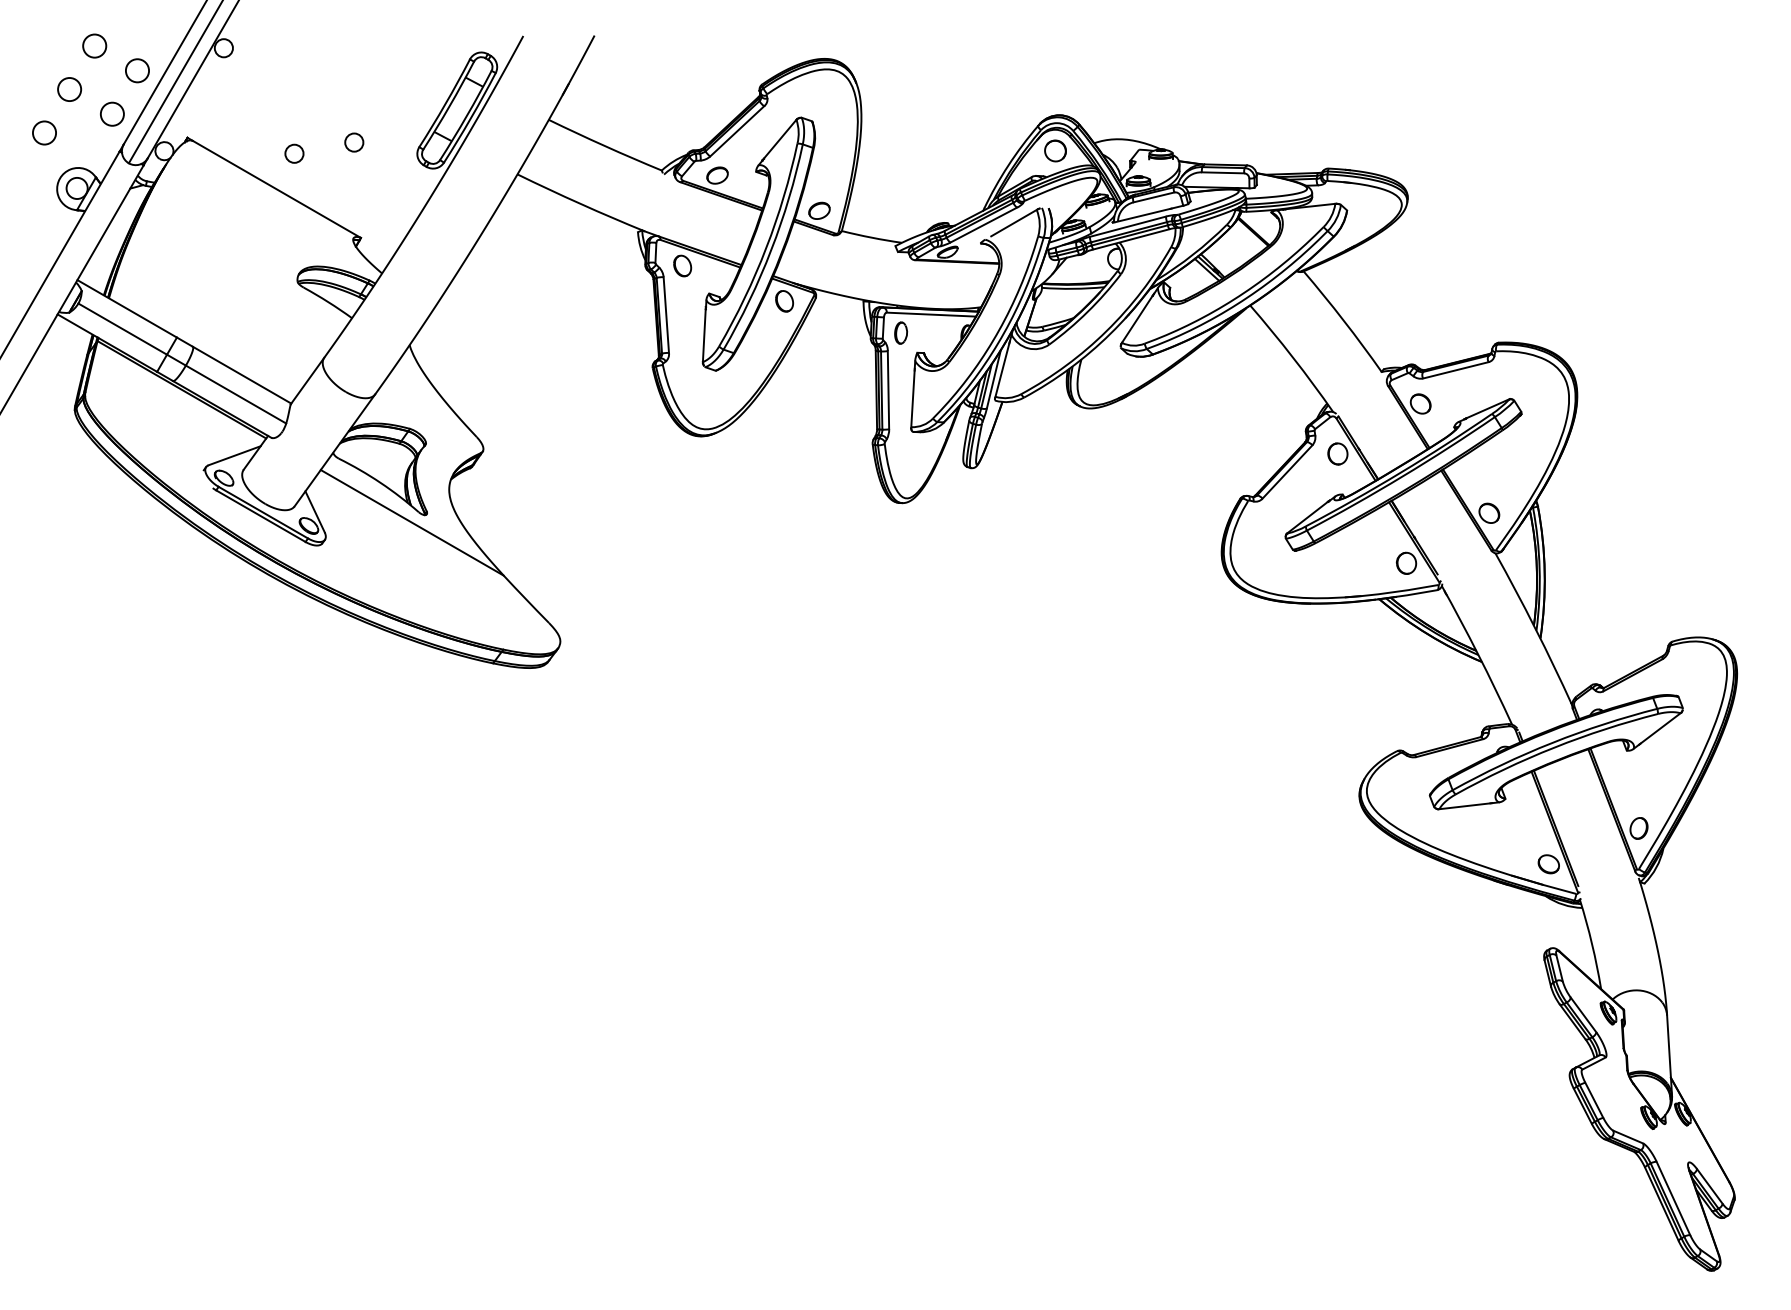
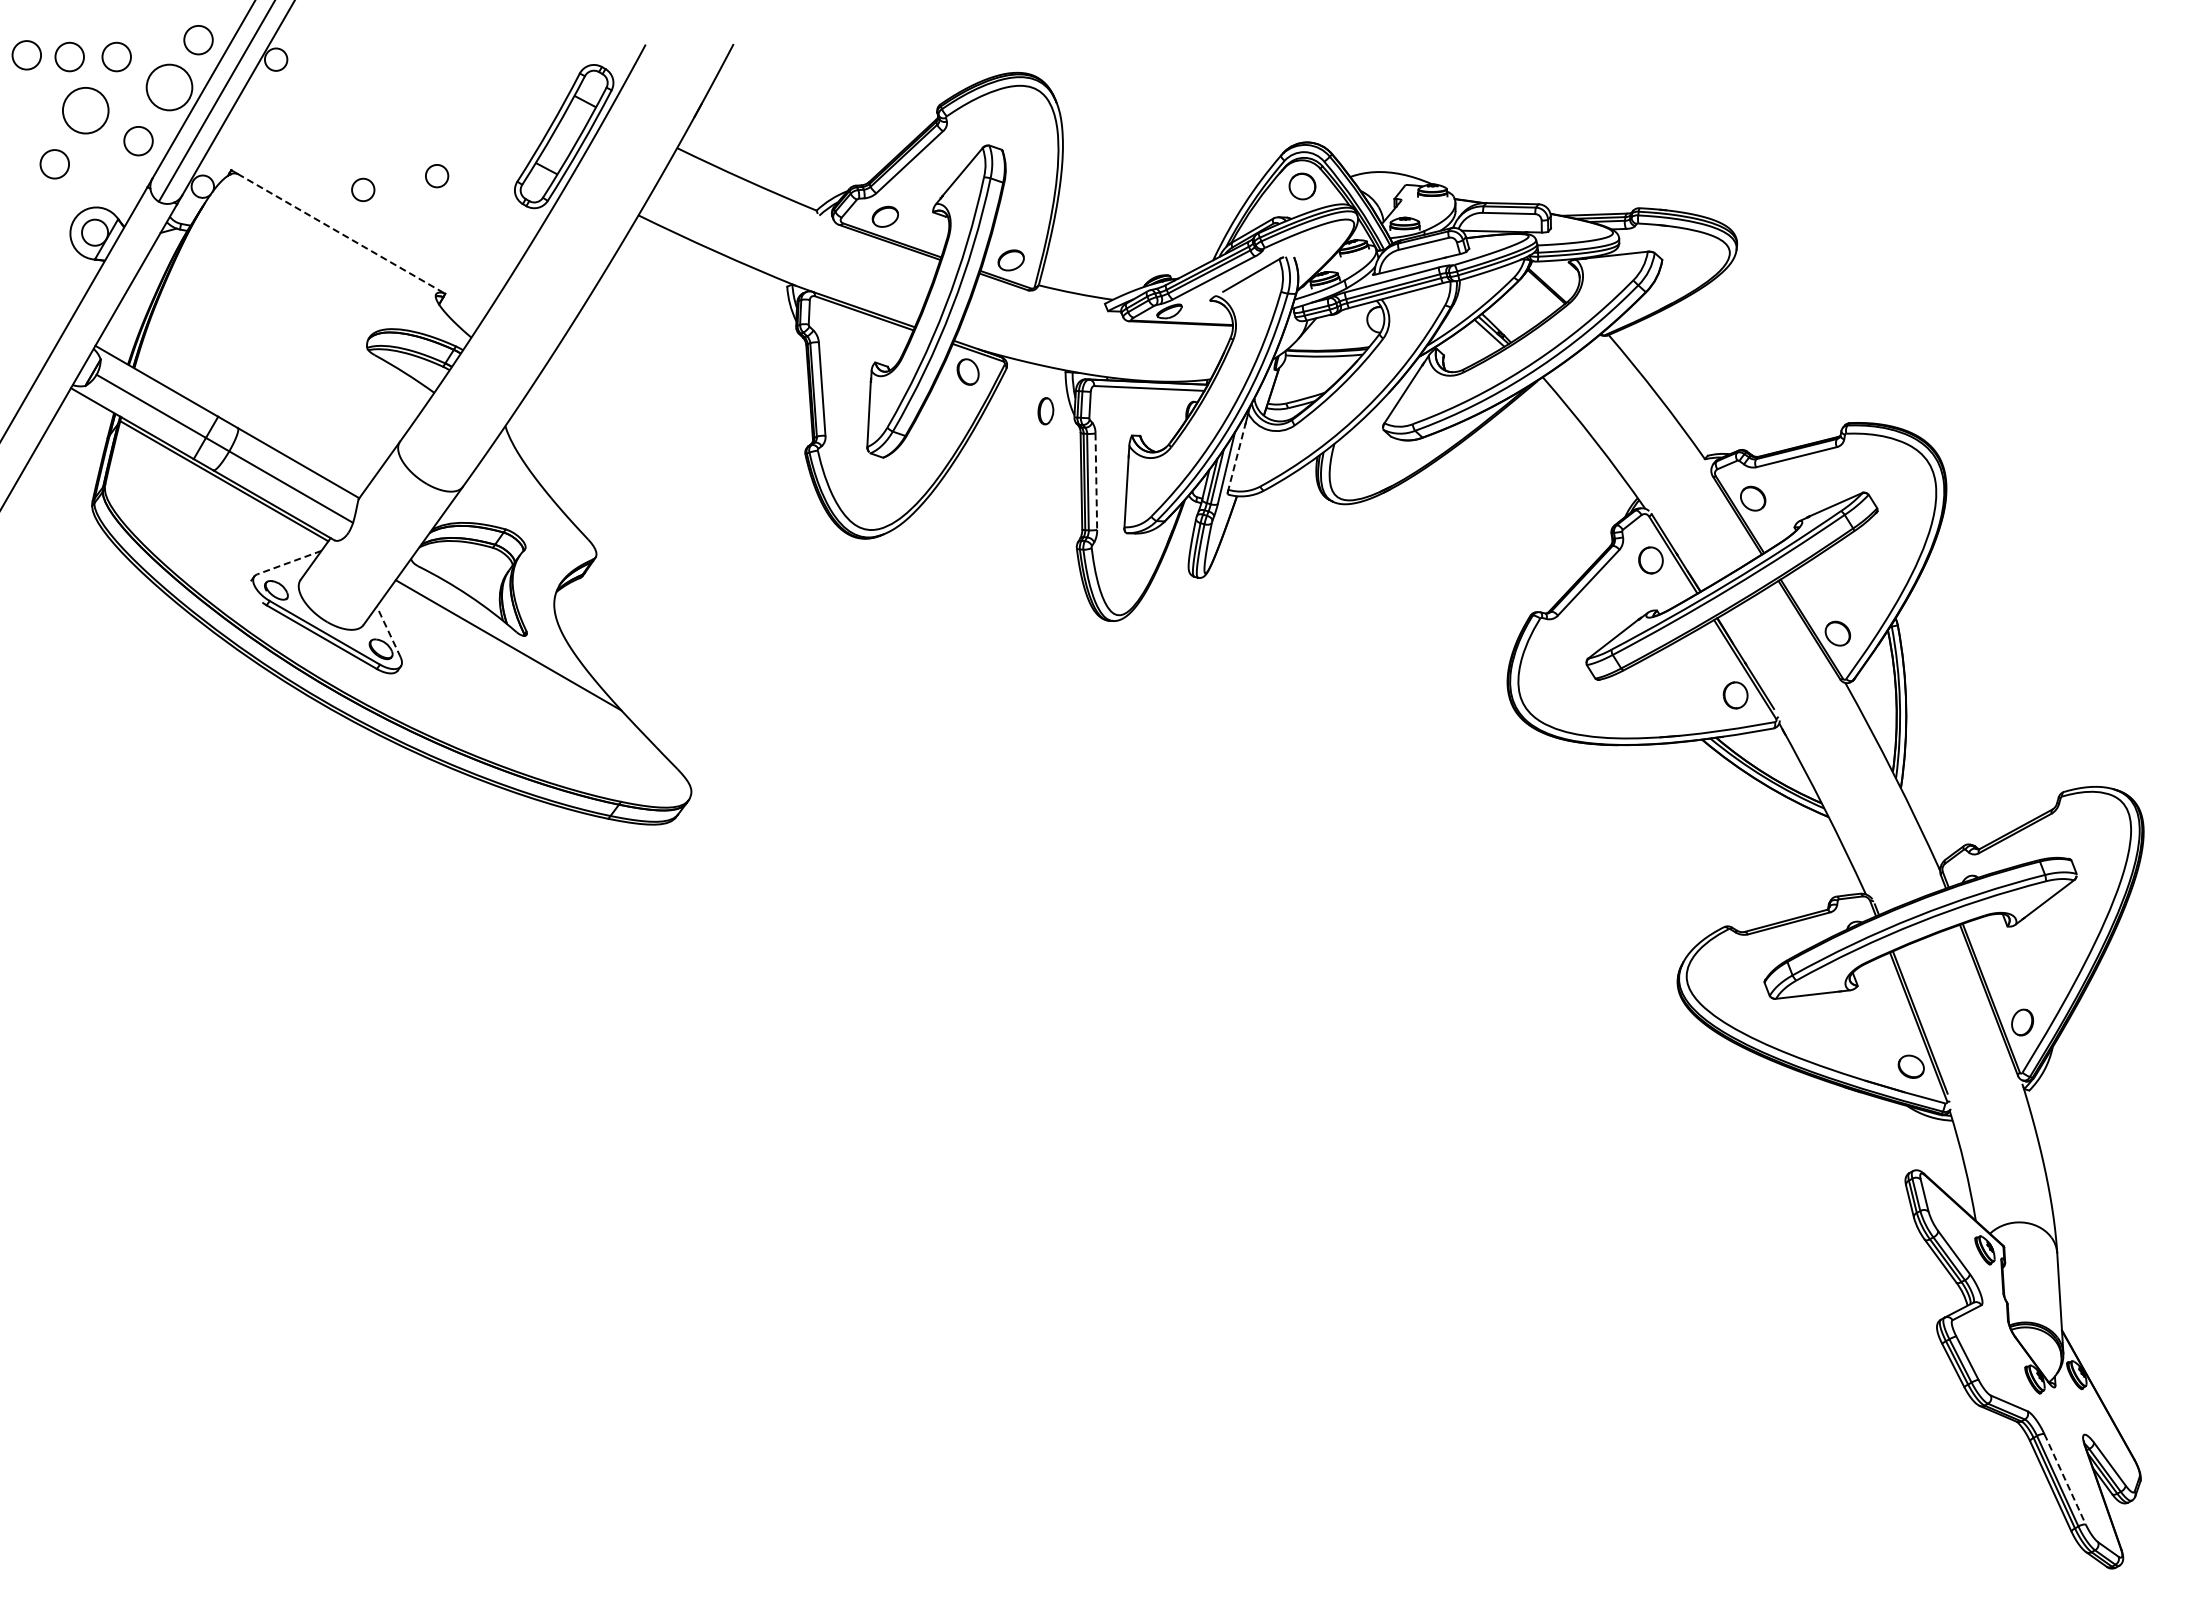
circle: (160, 32) -> (198, 40), added
circle: (21, 44) -> (26, 55), added
circle: (56, 45) -> (69, 56), added
circle: (137, 70) -> (169, 87), size x1.6
circle: (69, 89) -> (85, 110), size x1.6
line: (276, 189) -> (341, 233), solid -> dashed
part: (681, 266) -> (841, 328), removed
part: (900, 333) -> (1045, 411), moved
line: (1002, 369) -> (1237, 456), solid -> dashed
line: (888, 390) -> (1096, 482), solid -> dashed
line: (233, 455) -> (288, 562), solid -> dashed
line: (314, 511) -> (388, 631), solid -> dashed
line: (1673, 1198) -> (2065, 1479), solid -> dashed

